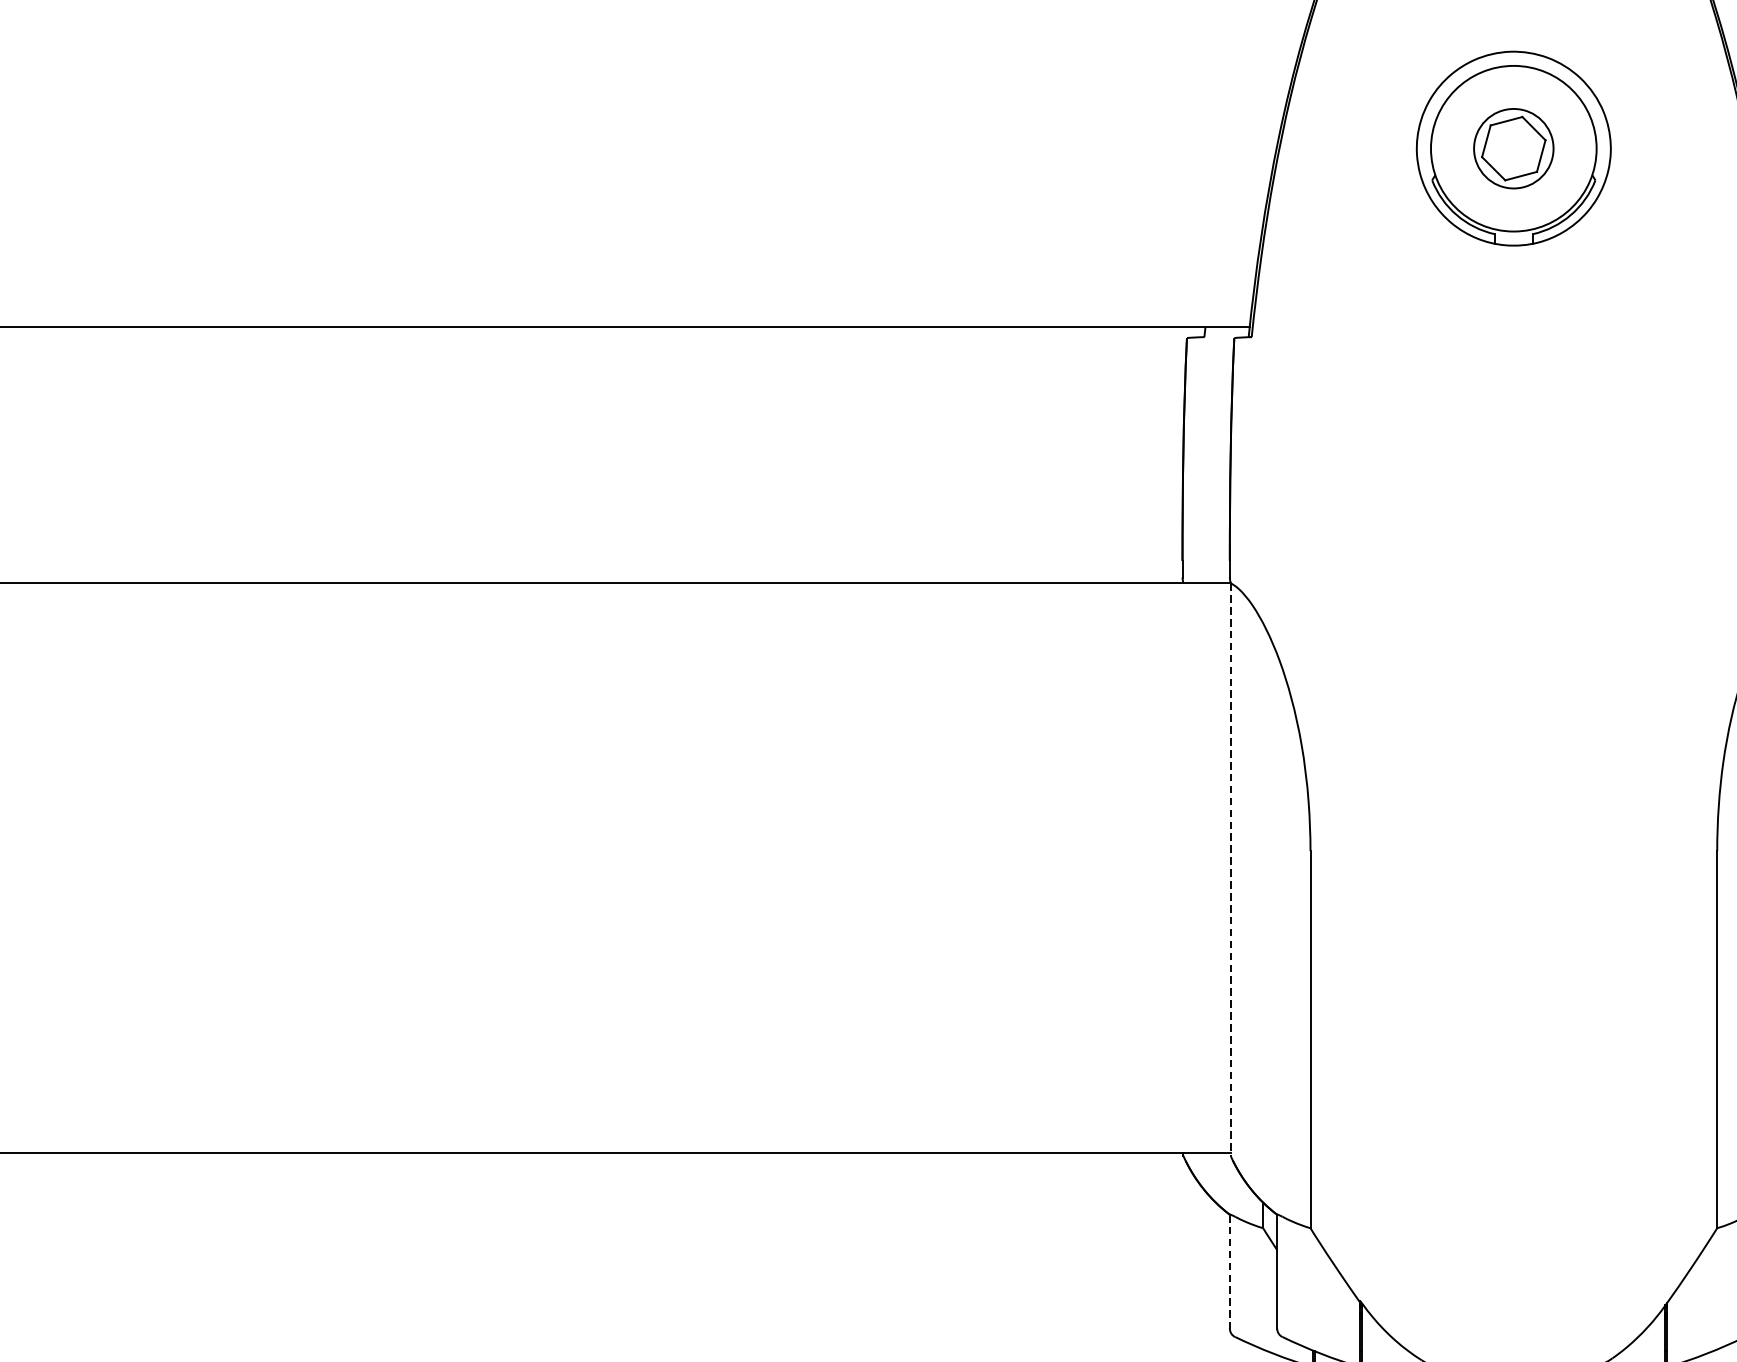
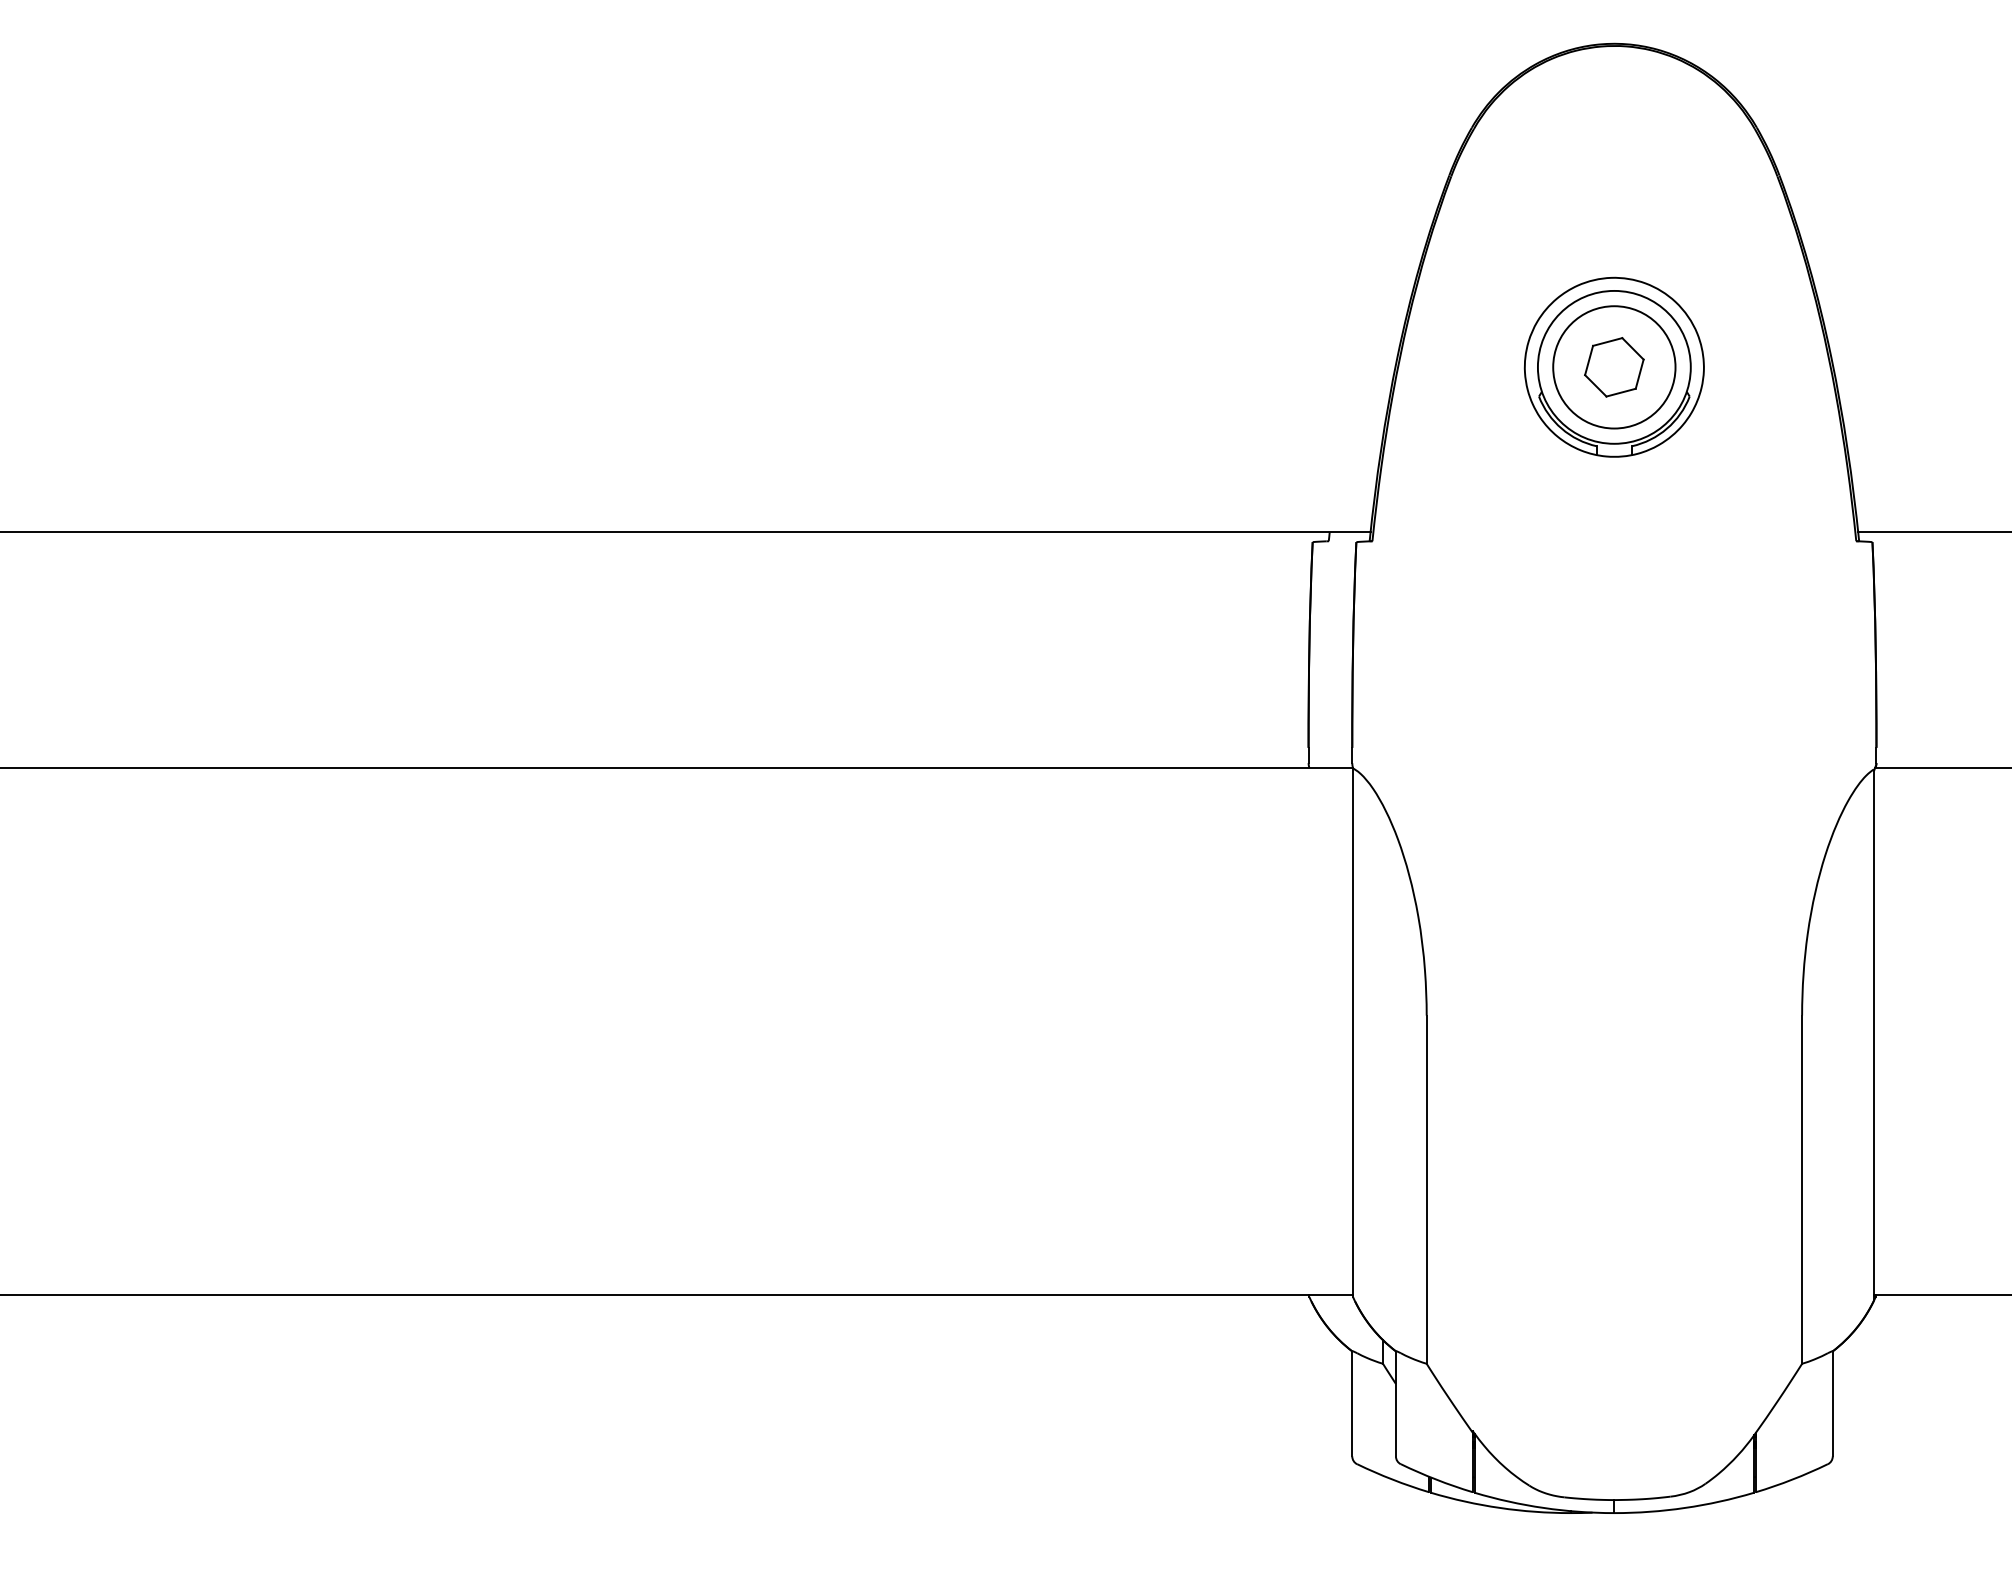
circle: (1513, 148) -> (1614, 367), size x1.67
line: (1231, 870) -> (1353, 1033), dashed -> solid
line: (1230, 1272) -> (1352, 1404), dashed -> solid

